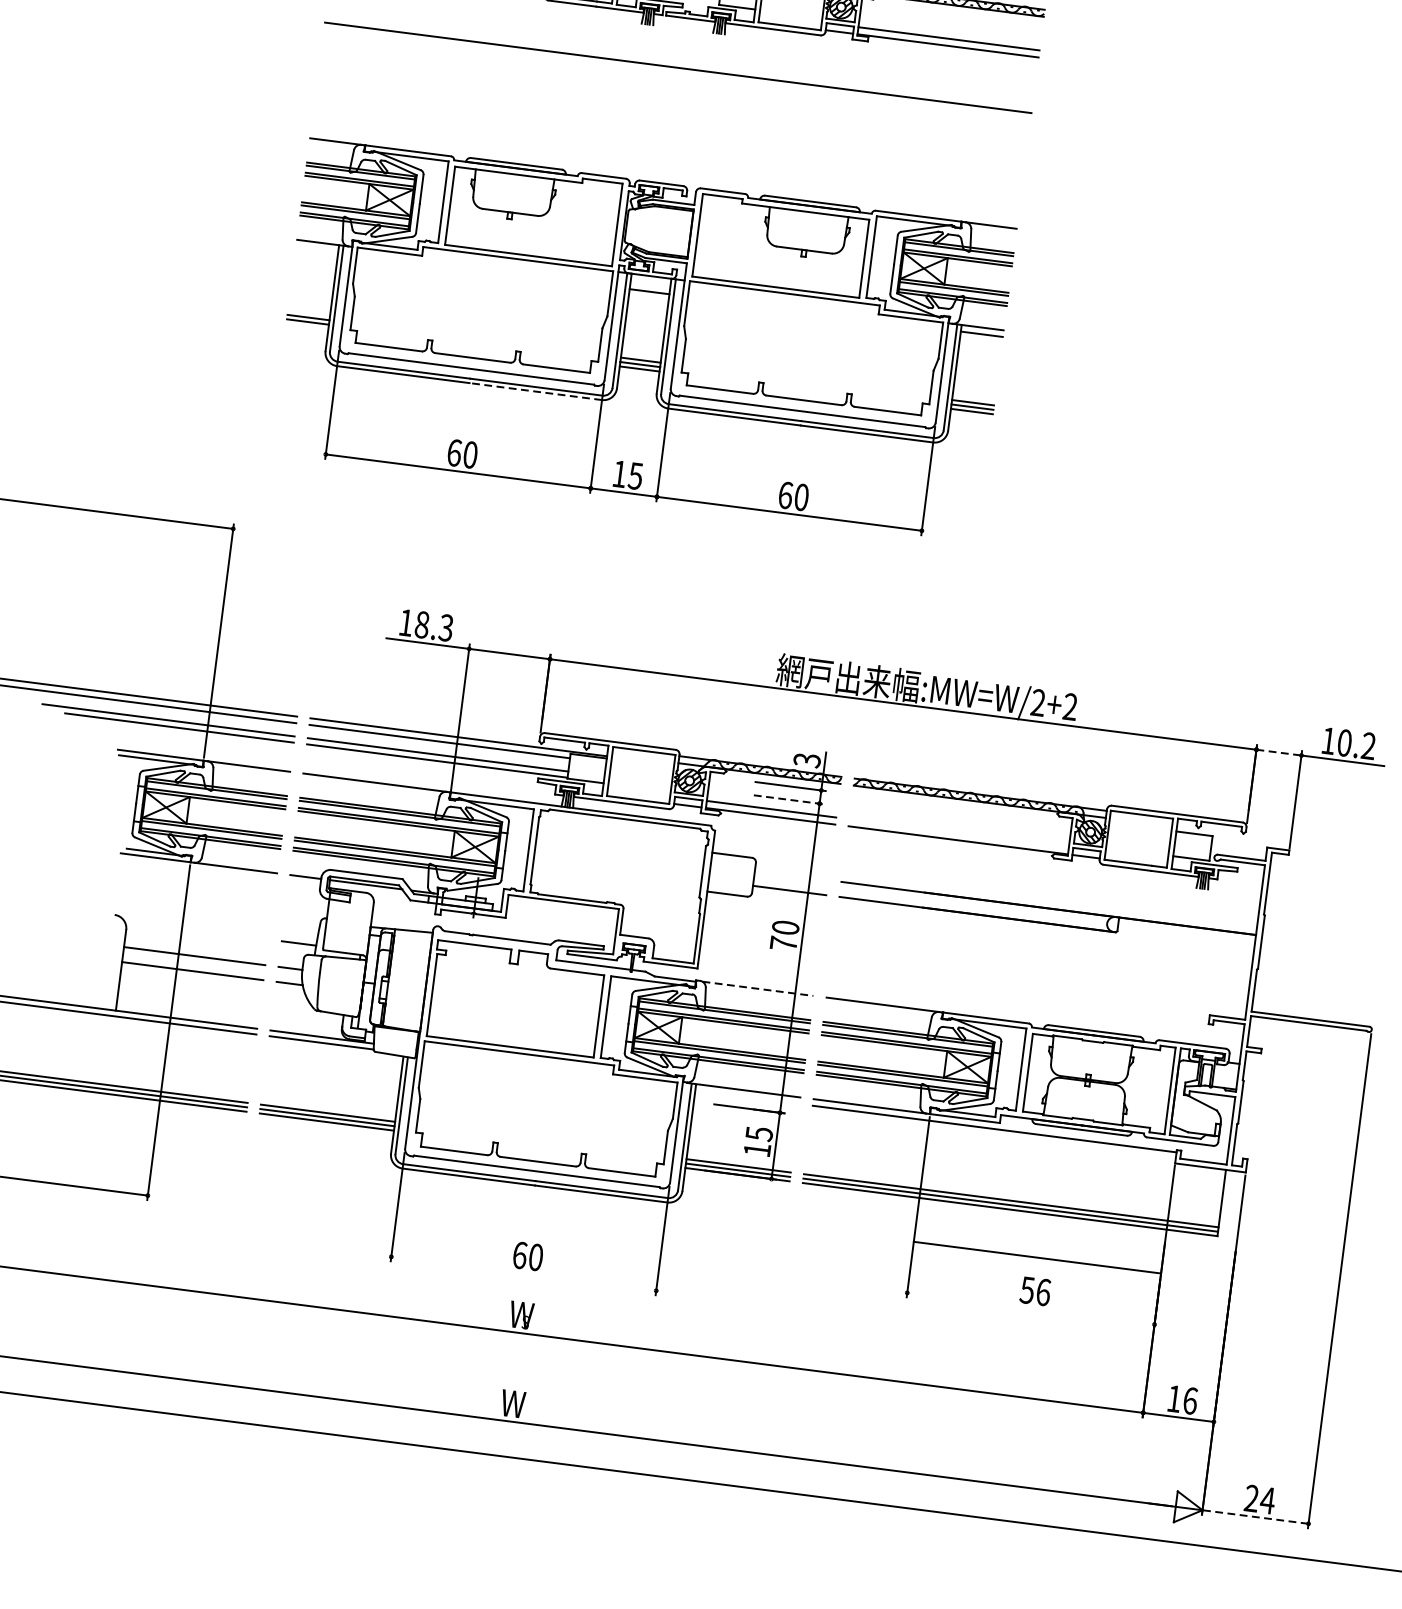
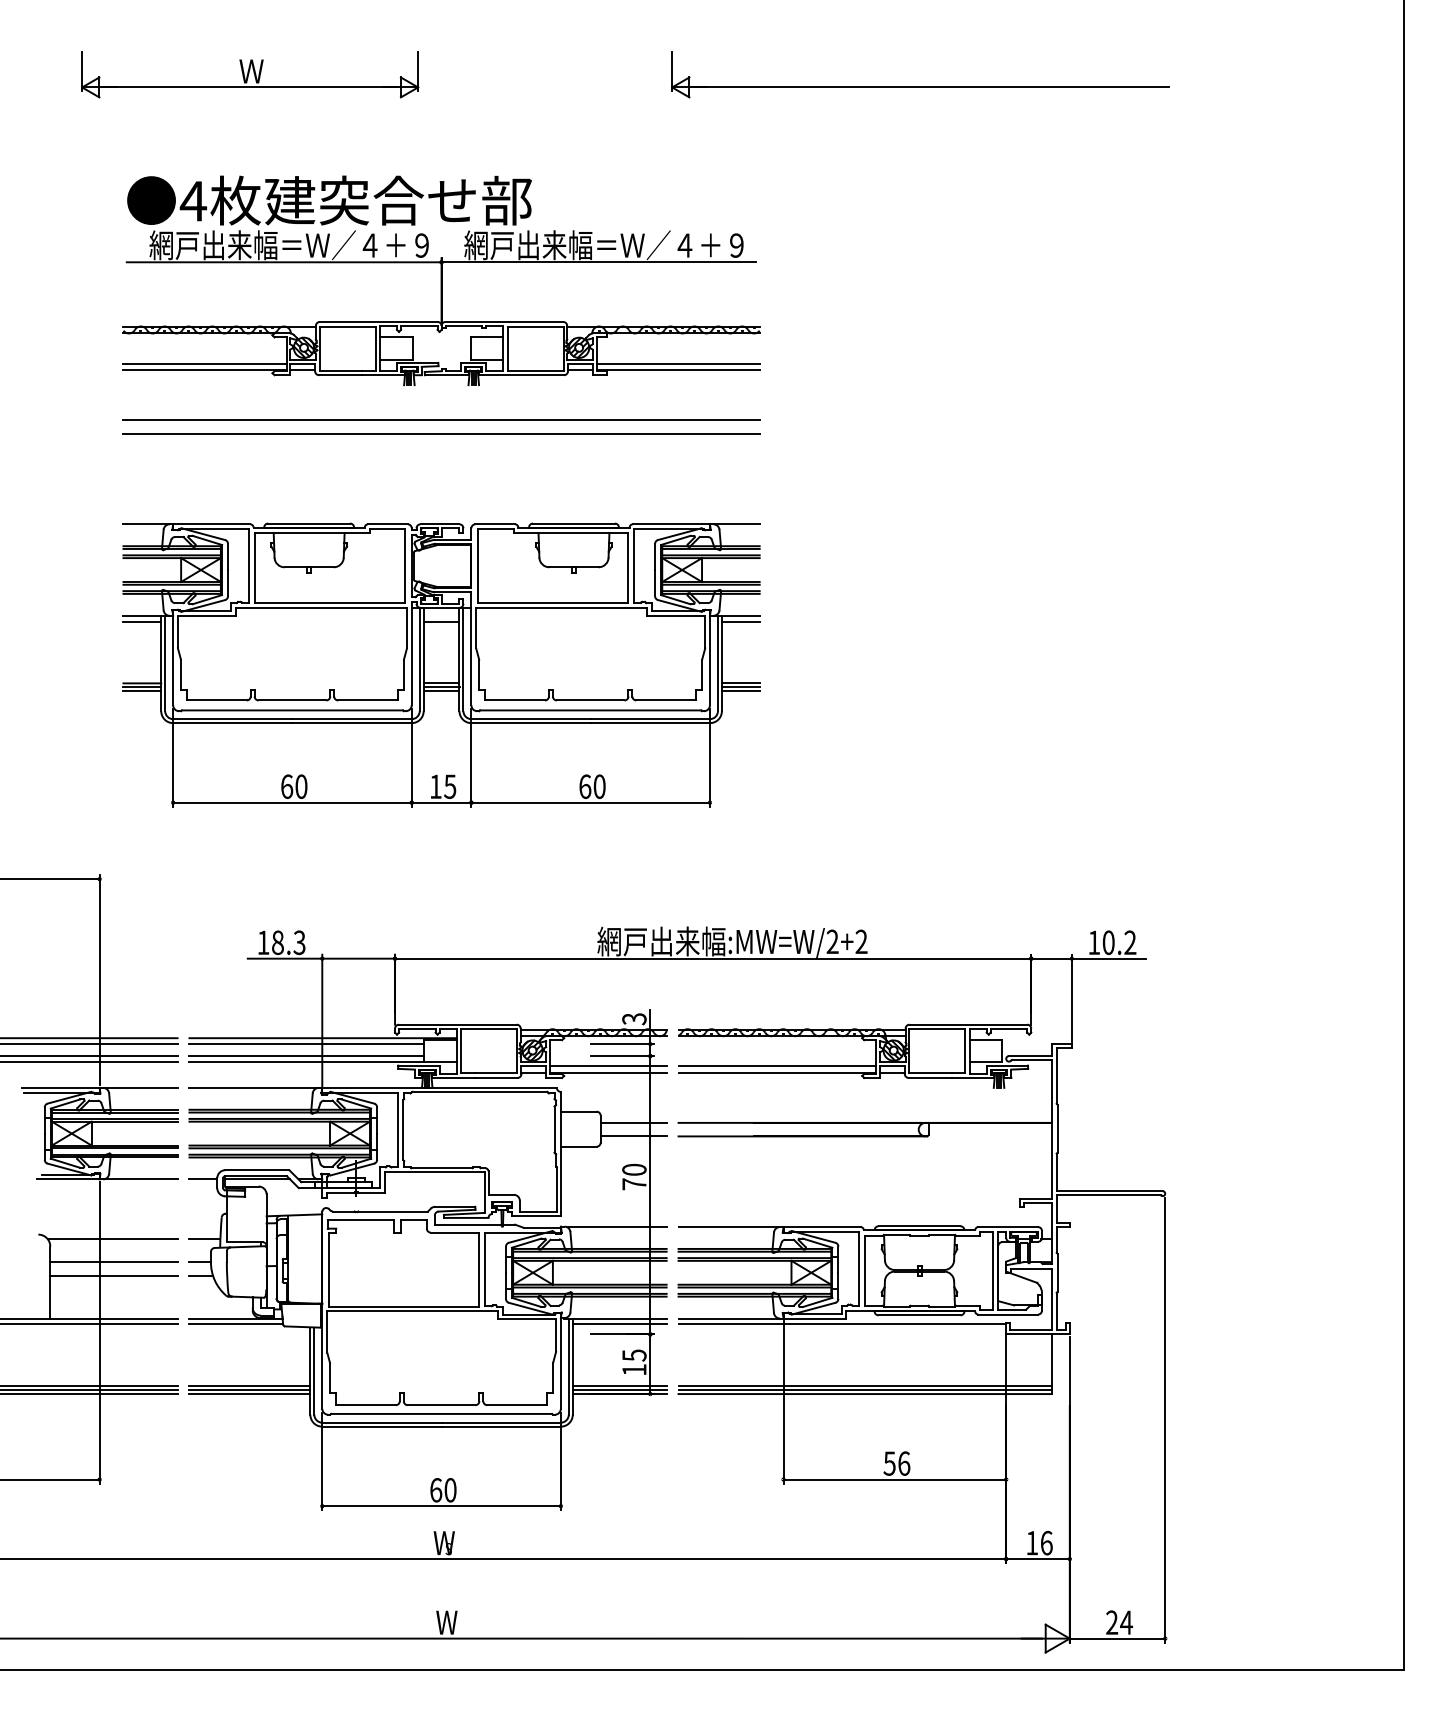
line: (676, 82) -> (441, 433), added
line: (317, 248) -> (142, 621), added
line: (307, 326) -> (142, 691), added
line: (536, 392) -> (352, 723), dashed -> solid
line: (1280, 752) -> (1052, 958), dashed -> solid
line: (788, 800) -> (622, 1056), dashed -> solid
line: (959, 833) -> (777, 1066), added
line: (791, 875) -> (633, 1122), added
line: (196, 929) -> (112, 1238), added
line: (757, 989) -> (616, 1227), dashed -> solid
line: (747, 1097) -> (619, 1324), added
line: (1037, 1257) -> (894, 1479), moved
line: (523, 1274) -> (441, 1506), added
line: (1255, 1516) -> (1117, 1638), dashed -> solid

